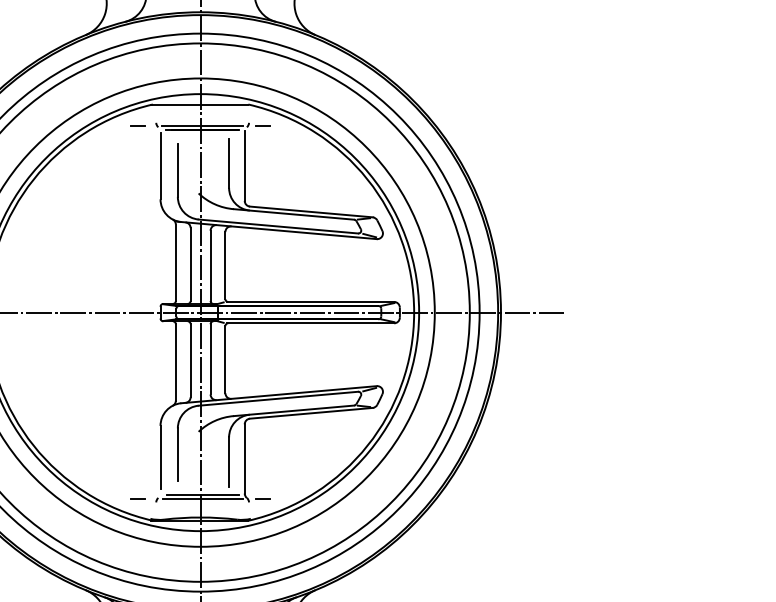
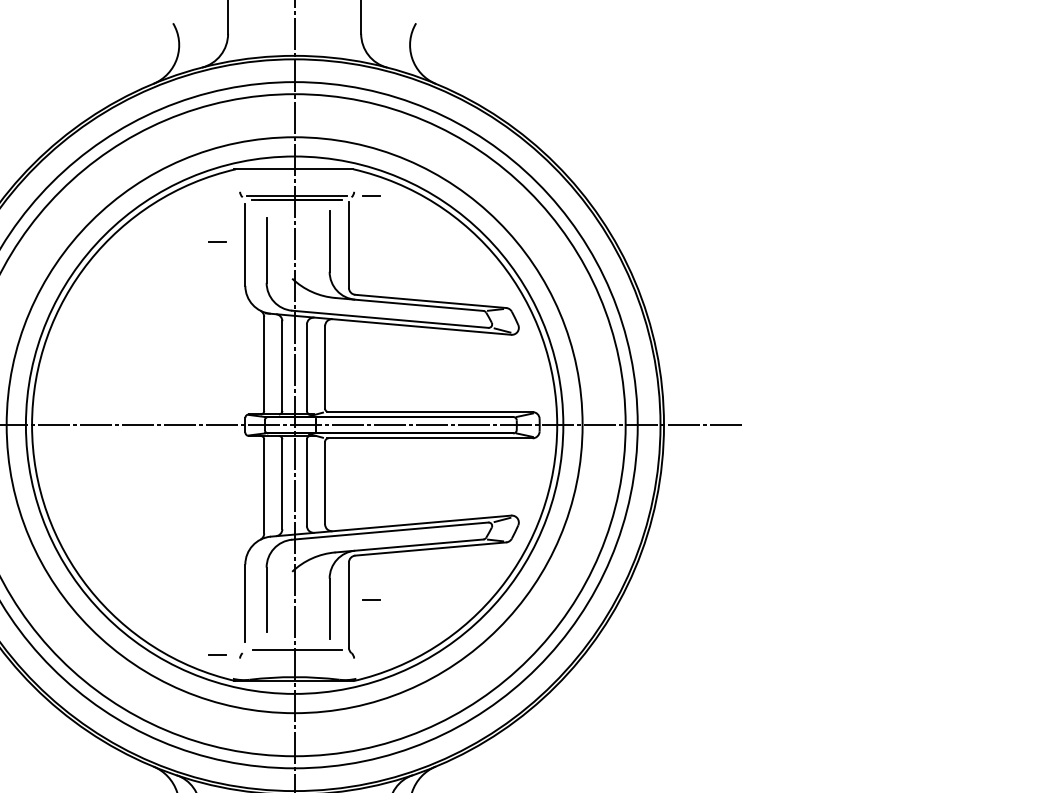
line: (137, 125) -> (217, 241), moved
line: (202, 499) -> (297, 654), removed
line: (263, 499) -> (371, 599), moved

